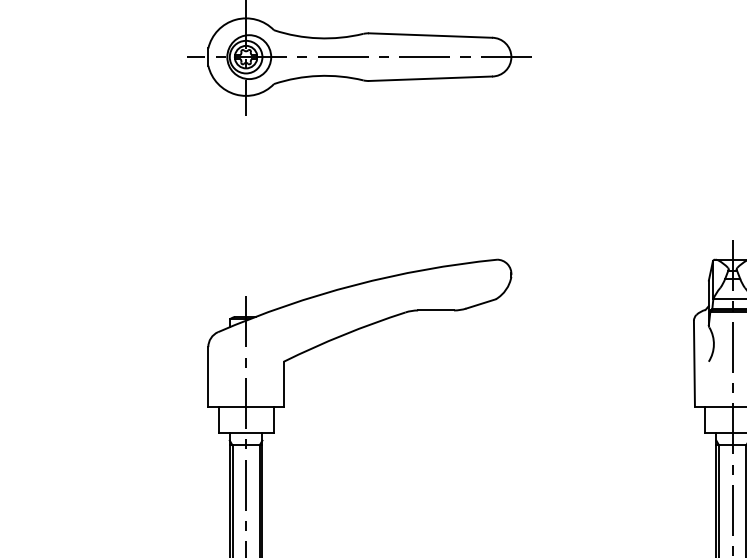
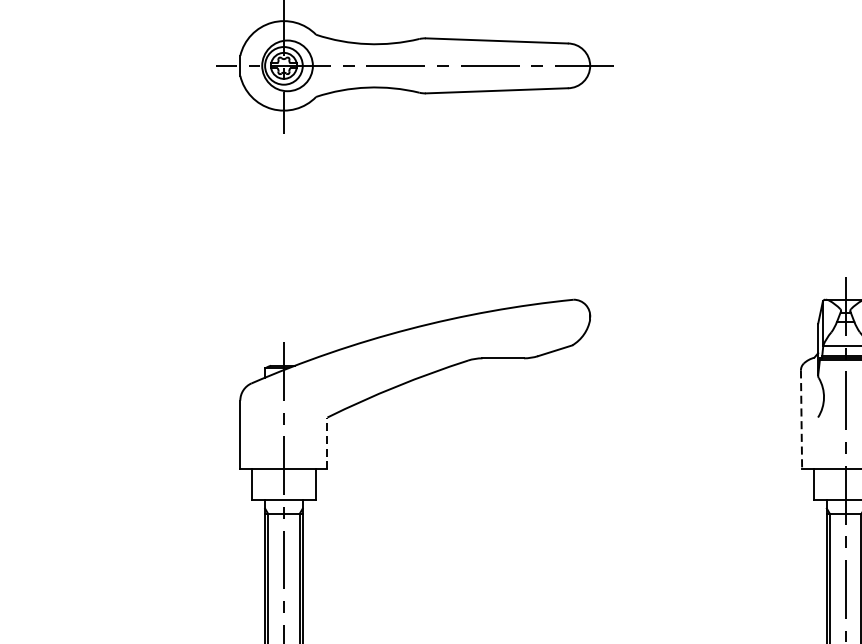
line: (694, 363) -> (801, 419), solid -> dashed
line: (283, 383) -> (327, 442), solid -> dashed

